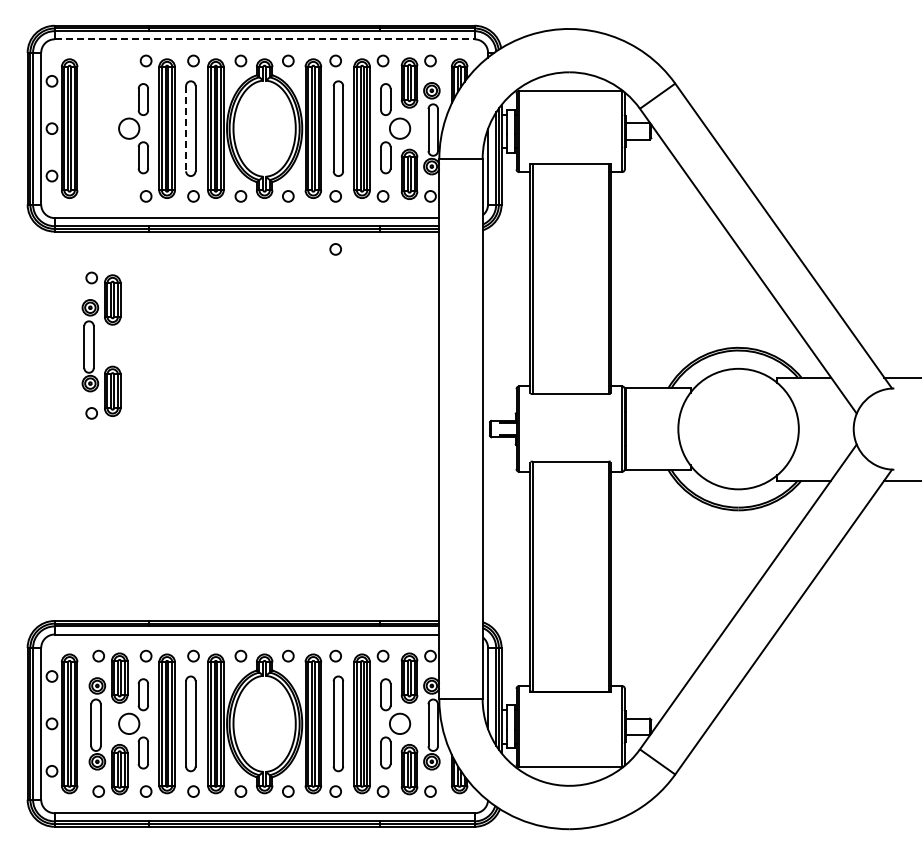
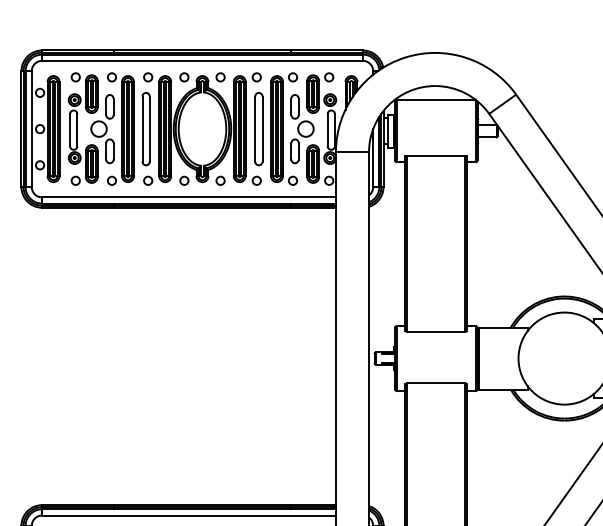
line: (264, 39) -> (202, 60), dashed -> solid
line: (186, 128) -> (142, 128), dashed -> solid
circle: (335, 249) -> (256, 221), removed
part: (94, 345) -> (77, 128), moved

